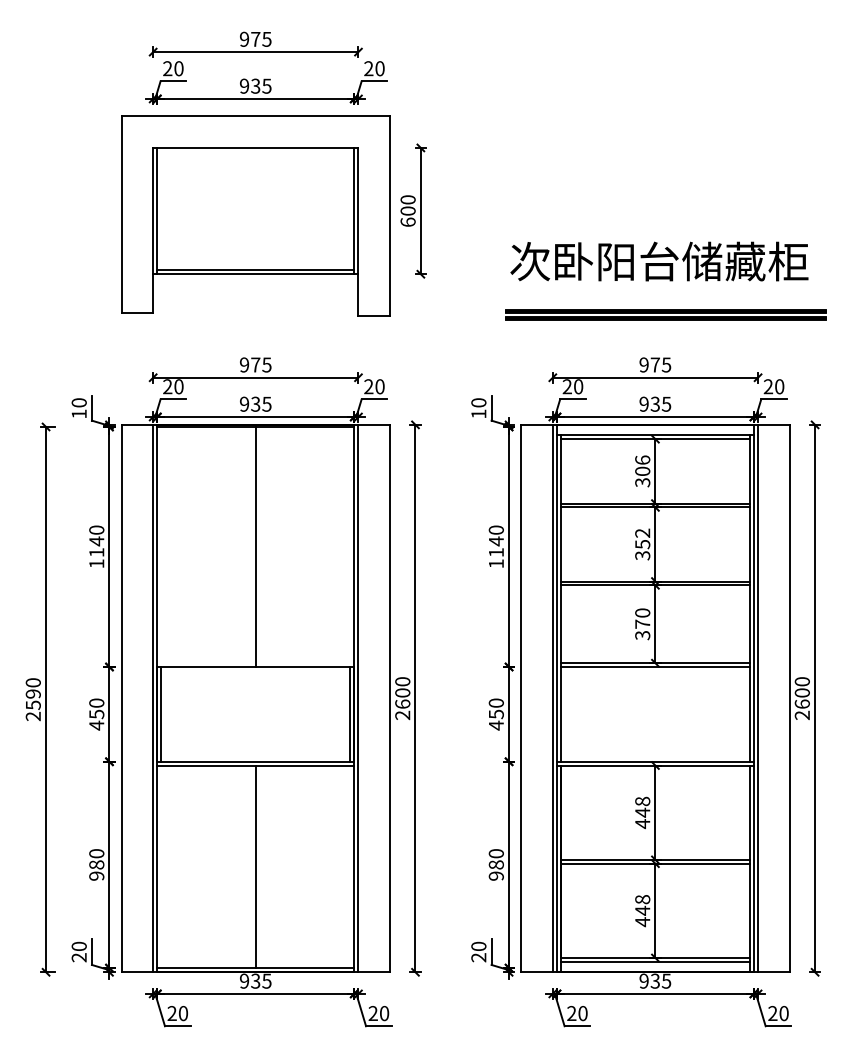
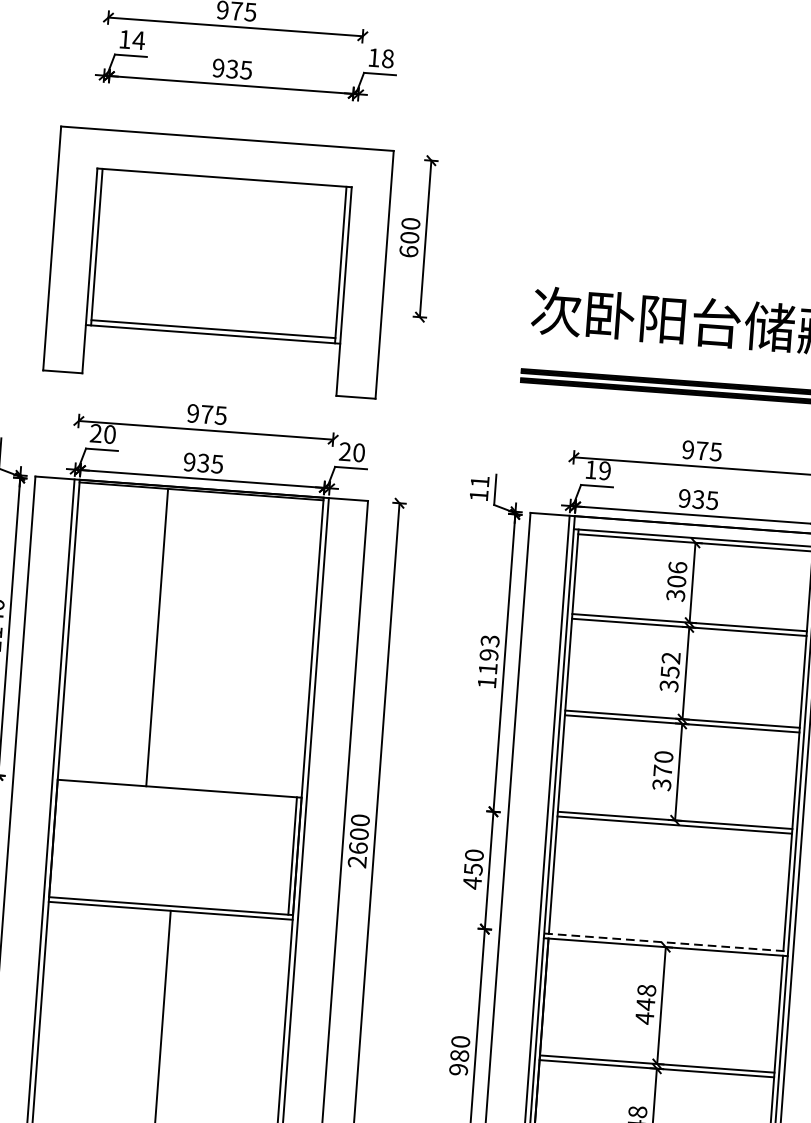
text: (173, 68) -> (132, 39), 20 -> 14
text: (374, 68) -> (381, 58), 20 -> 18
part: (255, 215) -> (218, 261), moved
text: (572, 386) -> (597, 470), 20 -> 19
text: (478, 402) -> (479, 481), 10 -> 11
text: (495, 535) -> (488, 647), 1140 -> 1193
line: (255, 546) -> (156, 636), moved
line: (161, 714) -> (58, 838), removed
line: (655, 761) -> (666, 942), solid -> dashed

